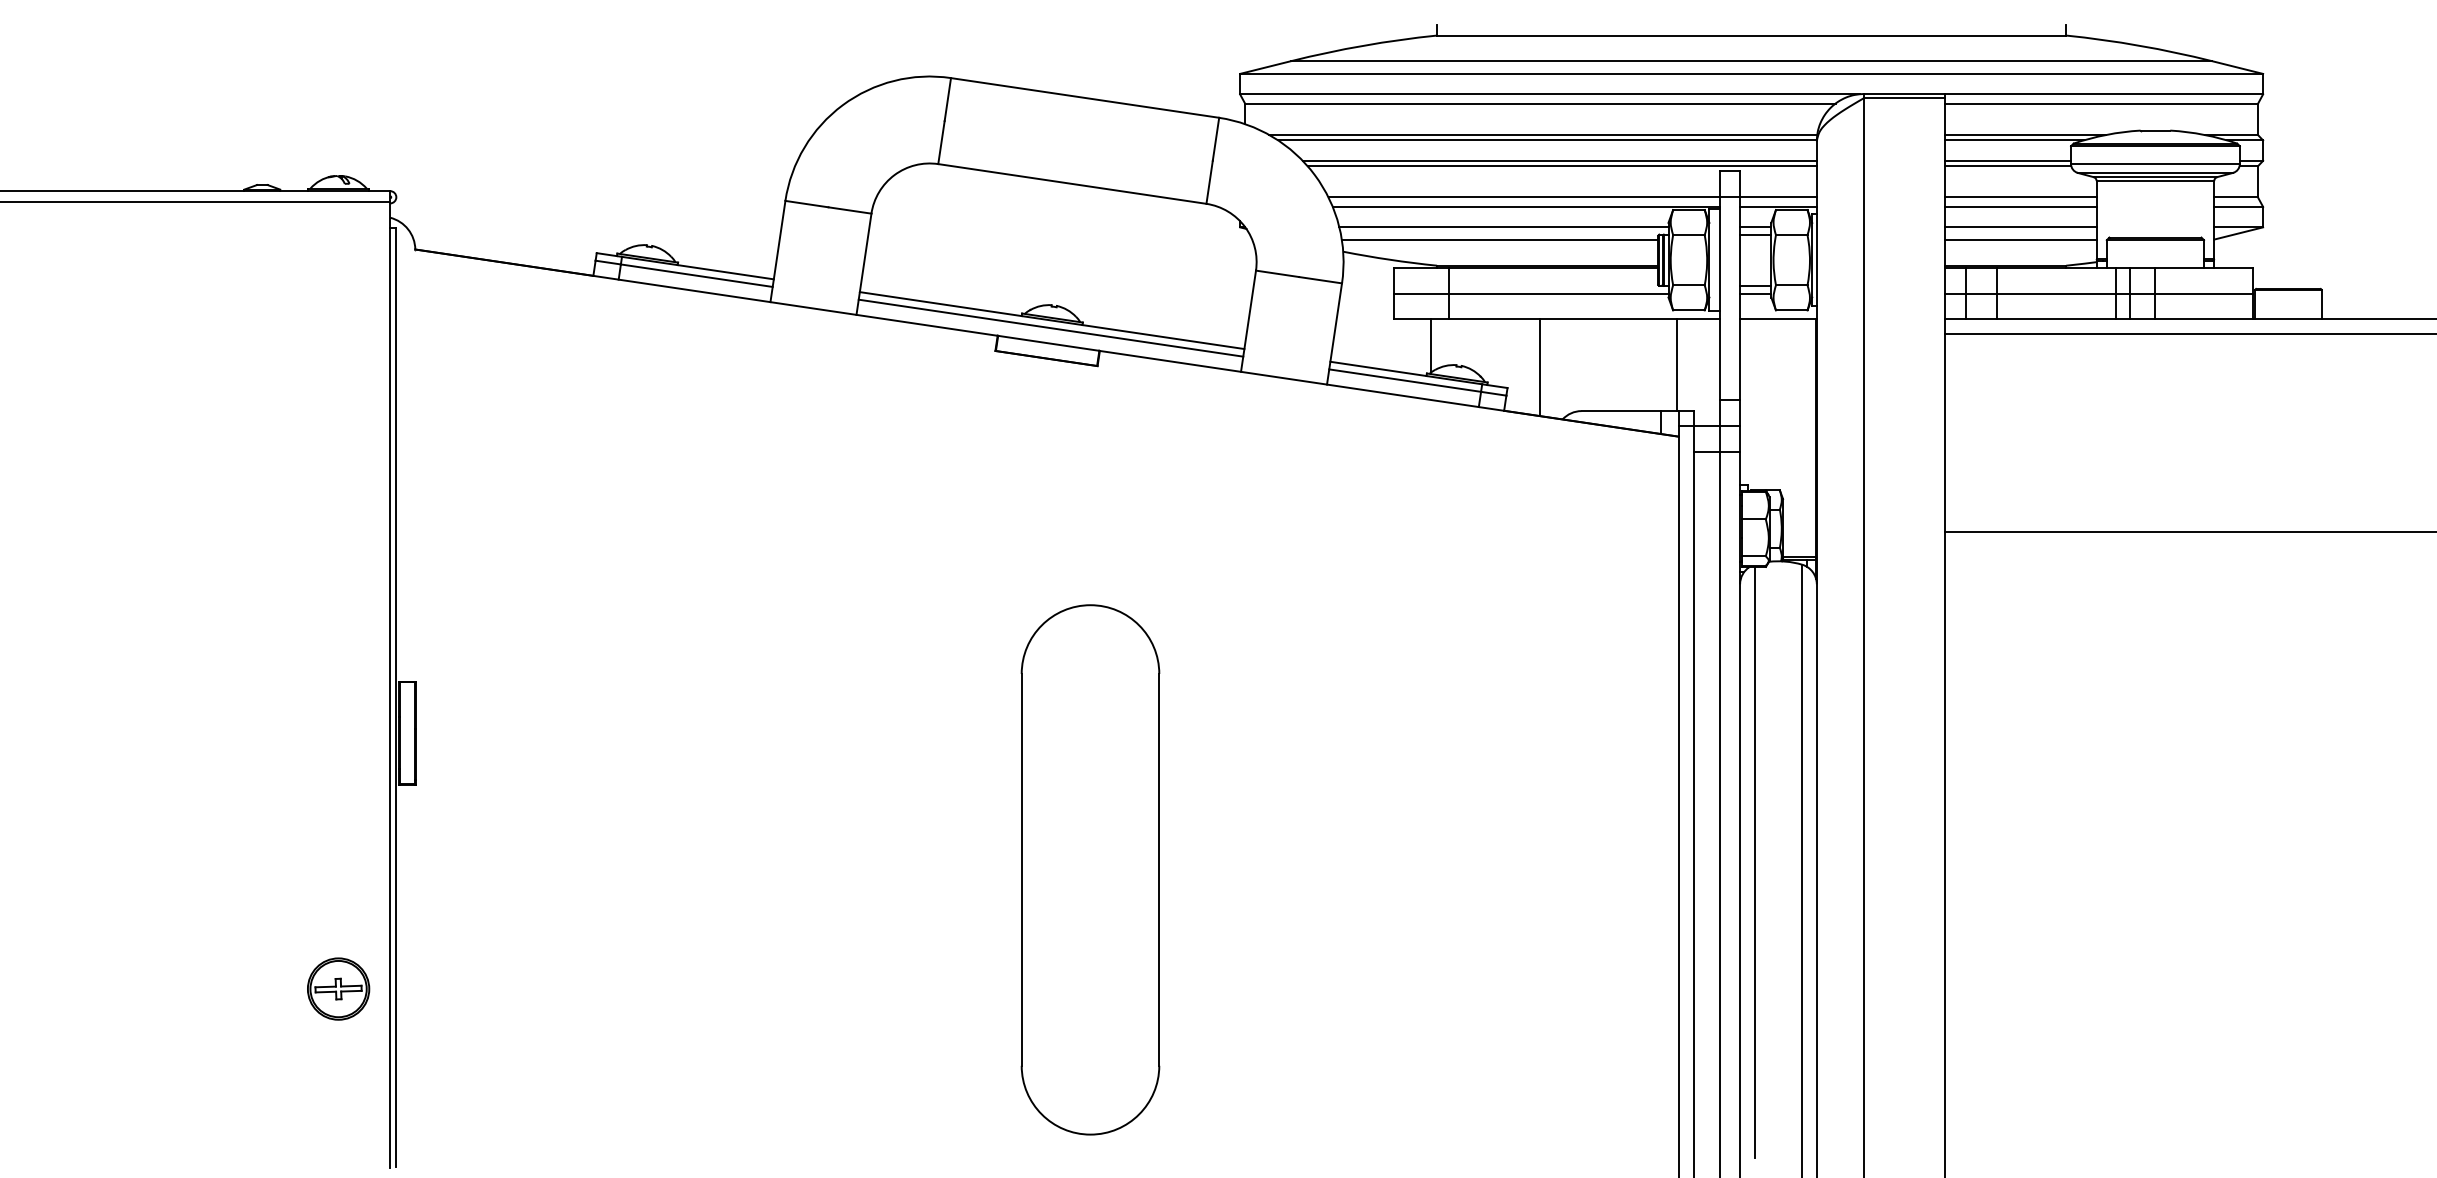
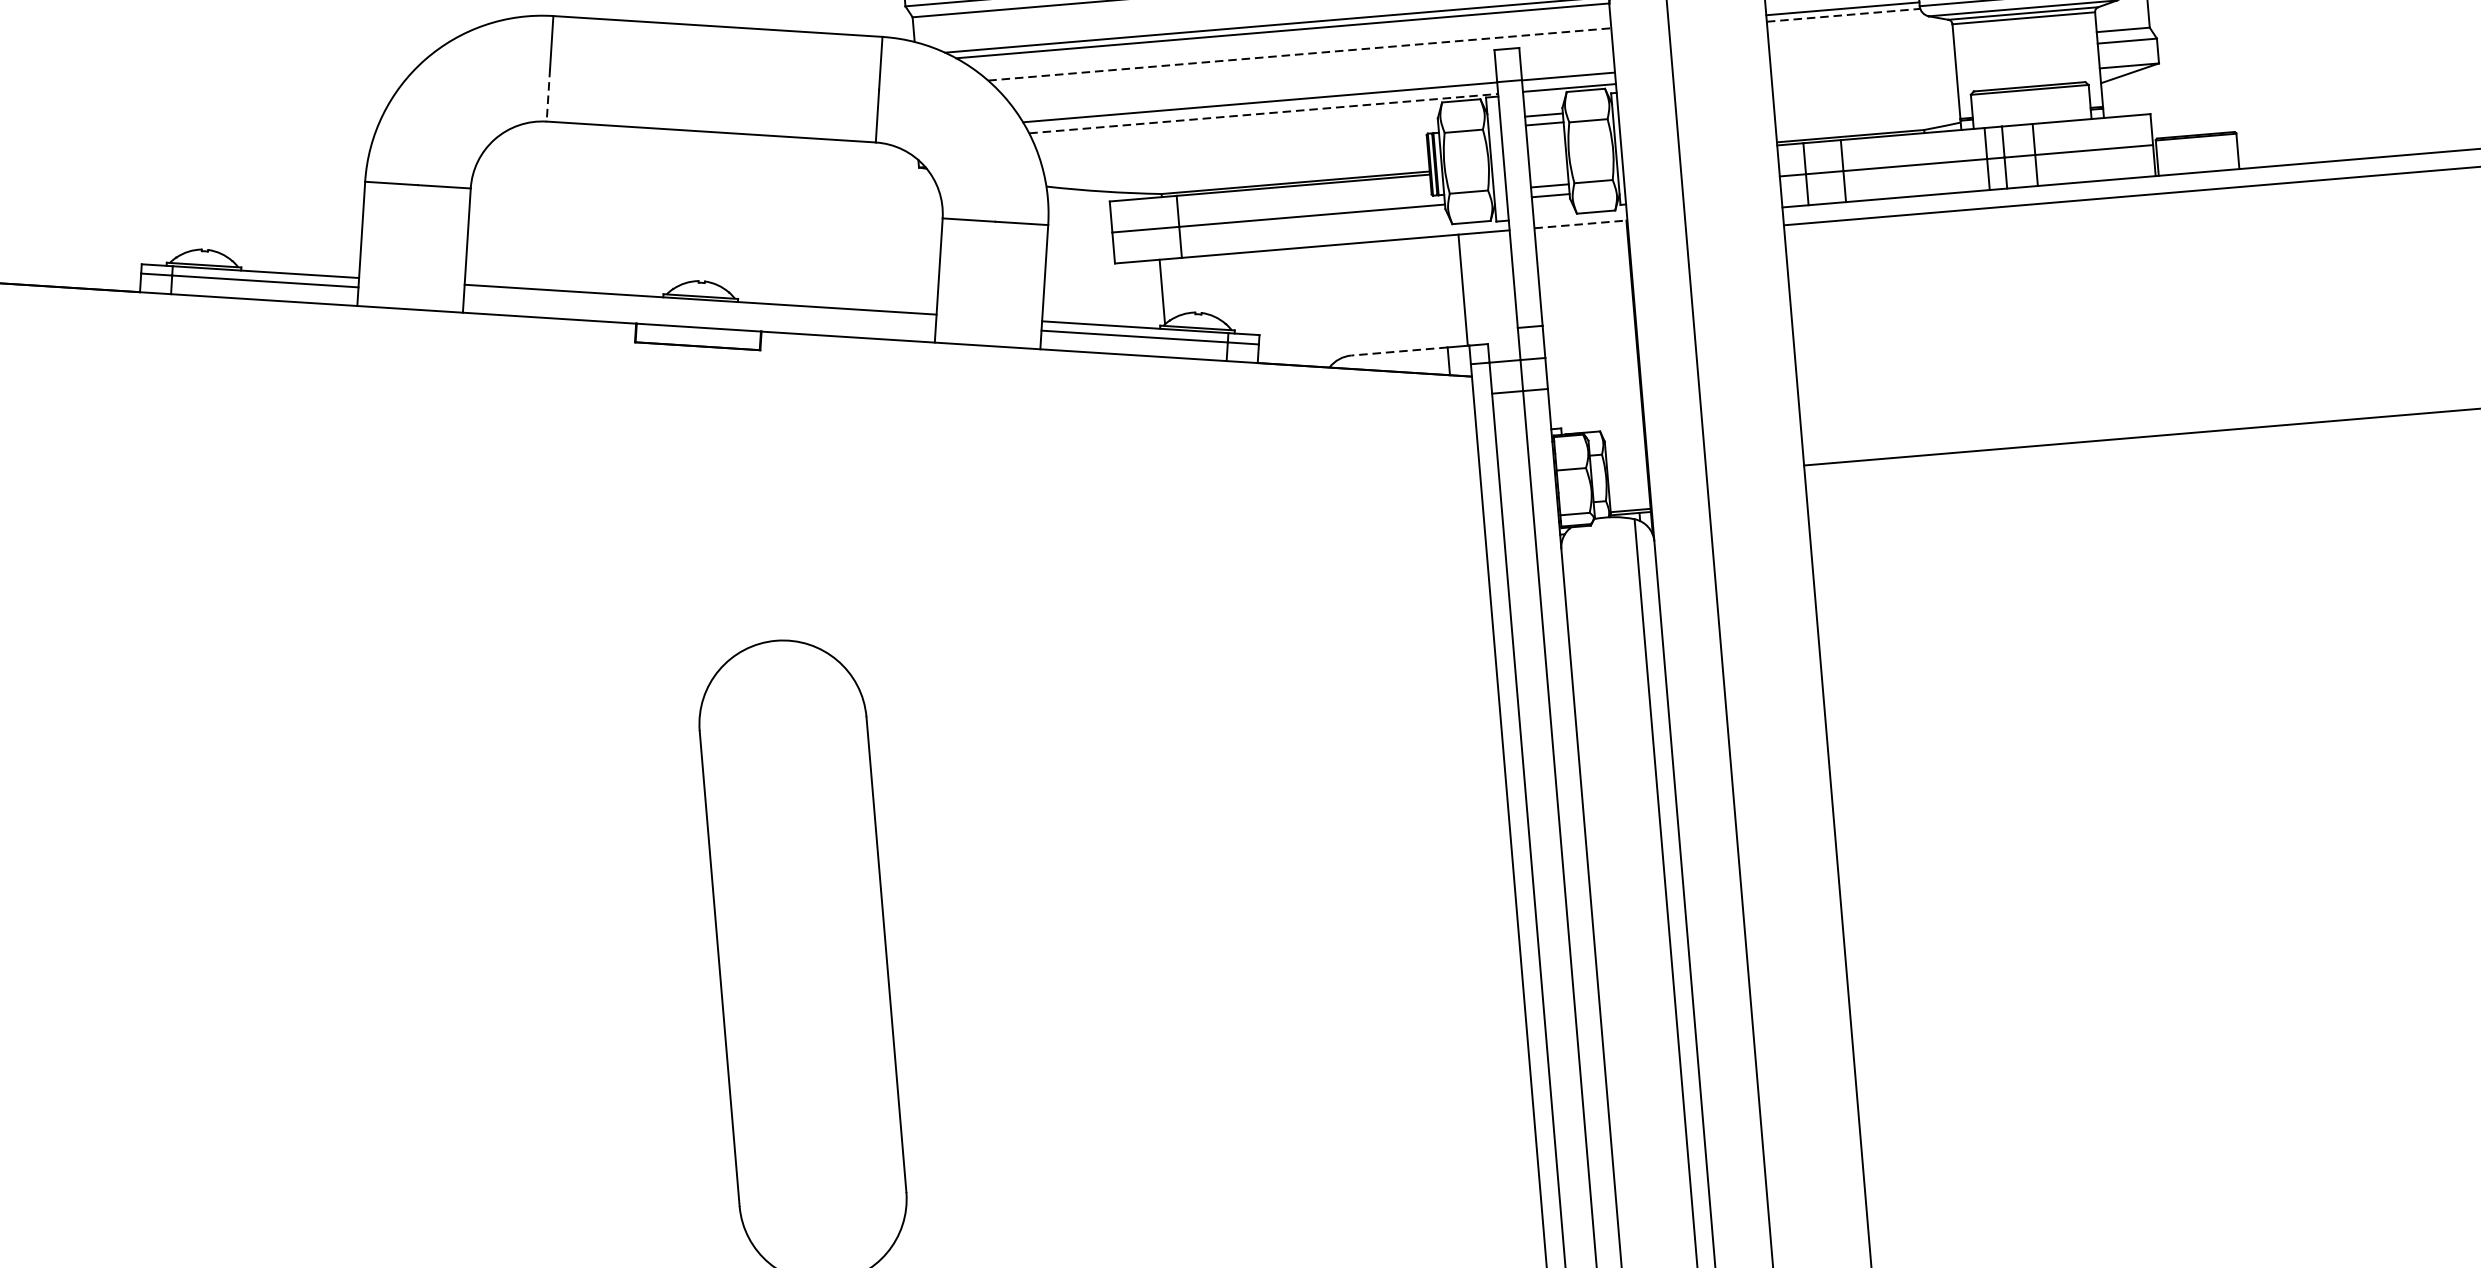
line: (941, 142) -> (548, 95), solid -> dashed
line: (1560, 160) -> (1300, 53), solid -> dashed
line: (1561, 166) -> (1302, 61), removed
line: (2008, 166) -> (1844, 15), solid -> dashed
line: (2020, 197) -> (1861, 51), removed
line: (1526, 206) -> (1264, 113), solid -> dashed
line: (2020, 206) -> (1862, 62), removed
line: (1503, 227) -> (1238, 140), removed
line: (2020, 227) -> (1864, 88), removed
line: (1499, 240) -> (1234, 157), removed
line: (2020, 240) -> (1866, 104), removed
line: (1778, 319) -> (1580, 224), solid -> dashed
line: (1050, 327) -> (699, 308), removed
line: (1539, 367) -> (1296, 306), removed
line: (1621, 411) -> (1400, 351), solid -> dashed
line: (1754, 862) -> (1607, 885), removed

